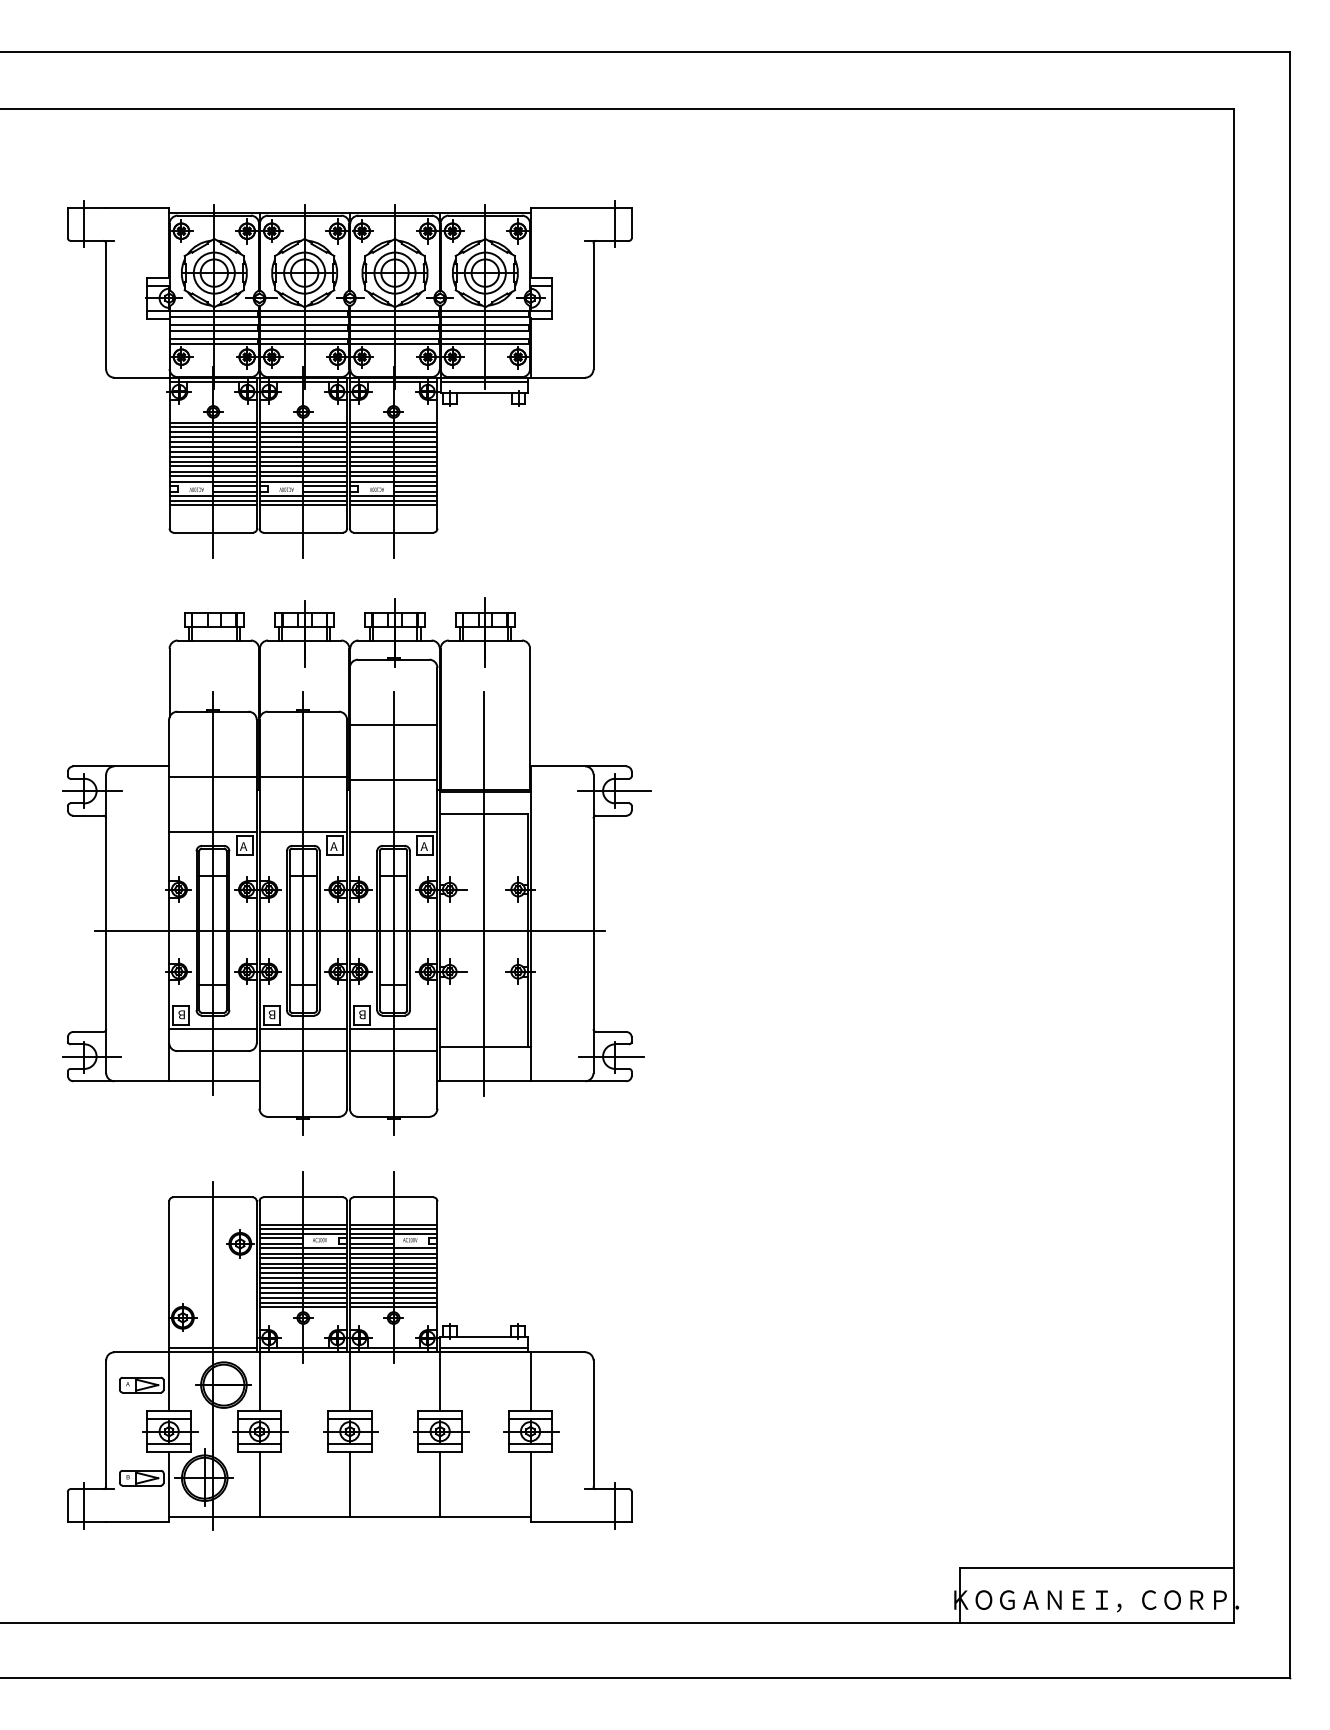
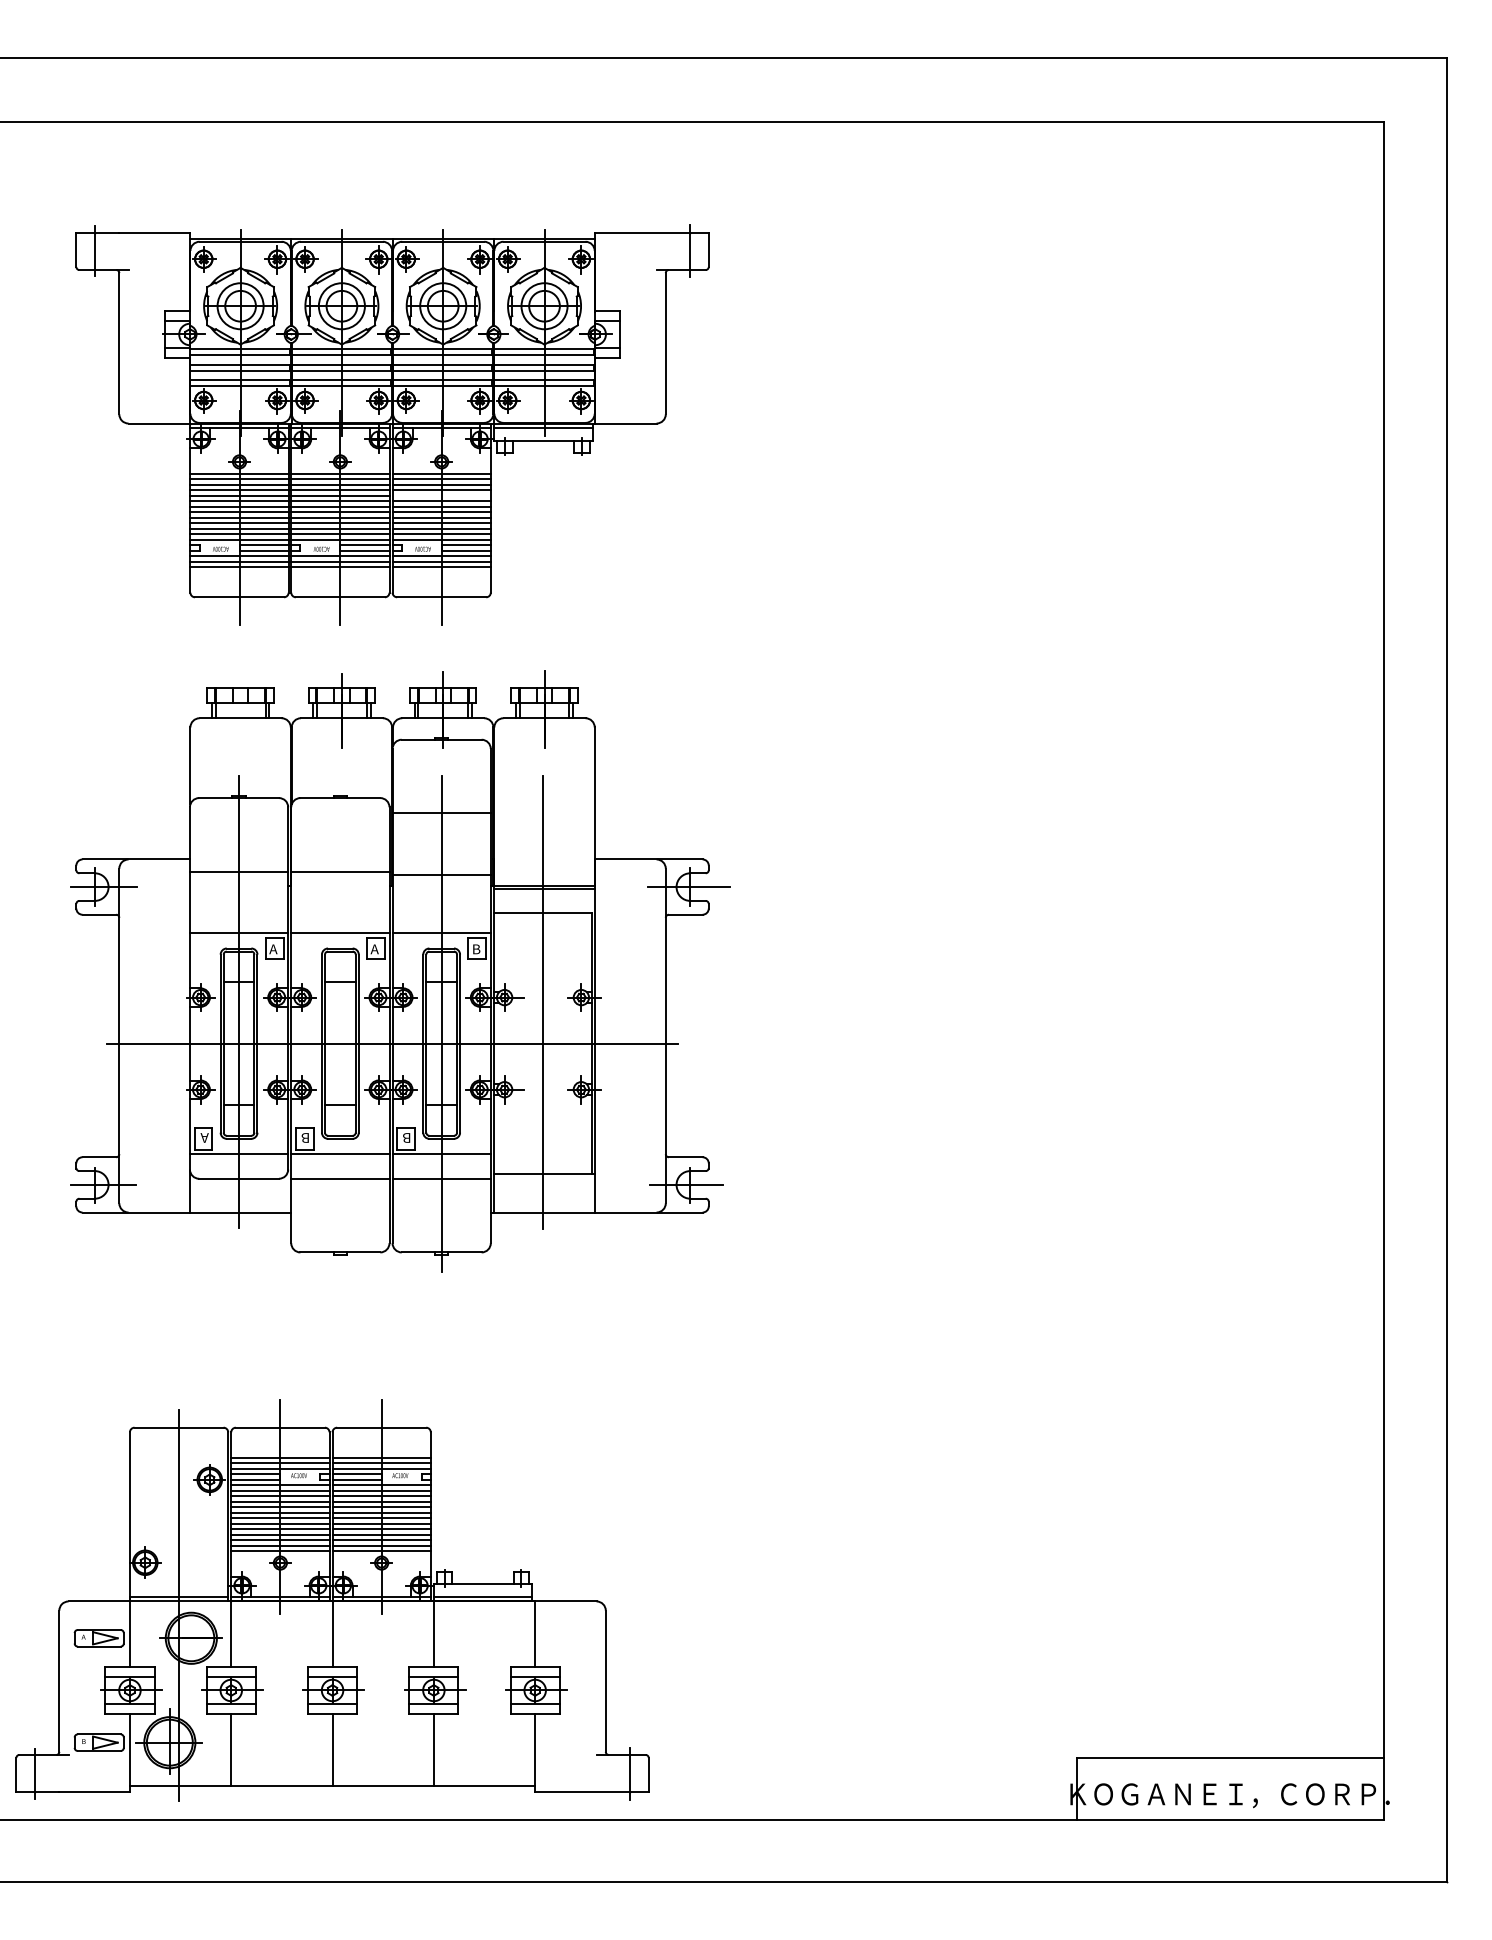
line: (393, 441) -> (441, 495), removed
text: (424, 846) -> (476, 949), A -> B
line: (303, 913) -> (340, 1024), removed
text: (182, 1014) -> (204, 1137), B -> A
part: (349, 1351) -> (332, 1600), moved

